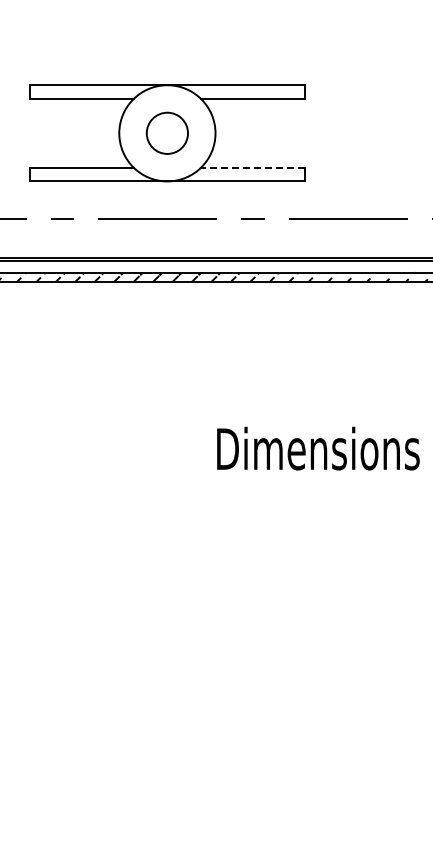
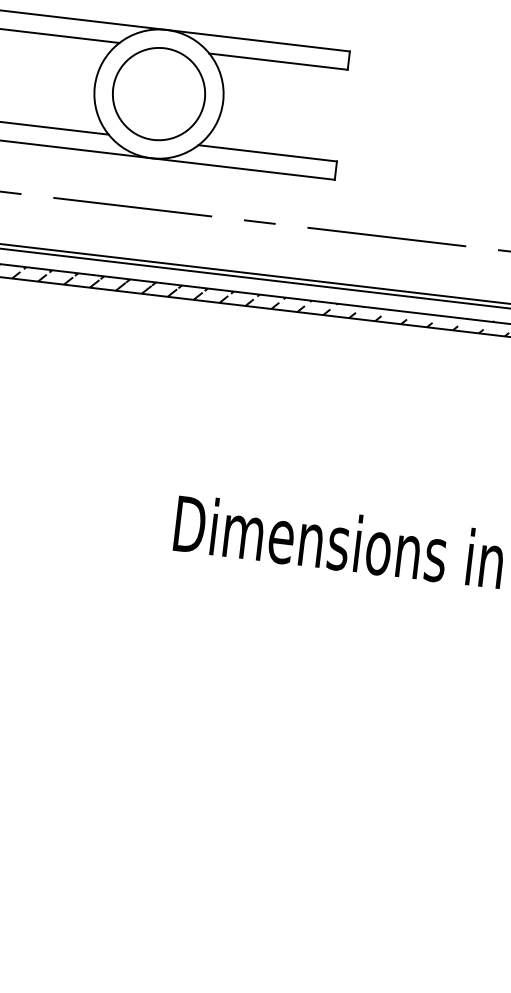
circle: (167, 132) -> (159, 92), size x1.67
line: (252, 167) -> (267, 152), dashed -> solid

